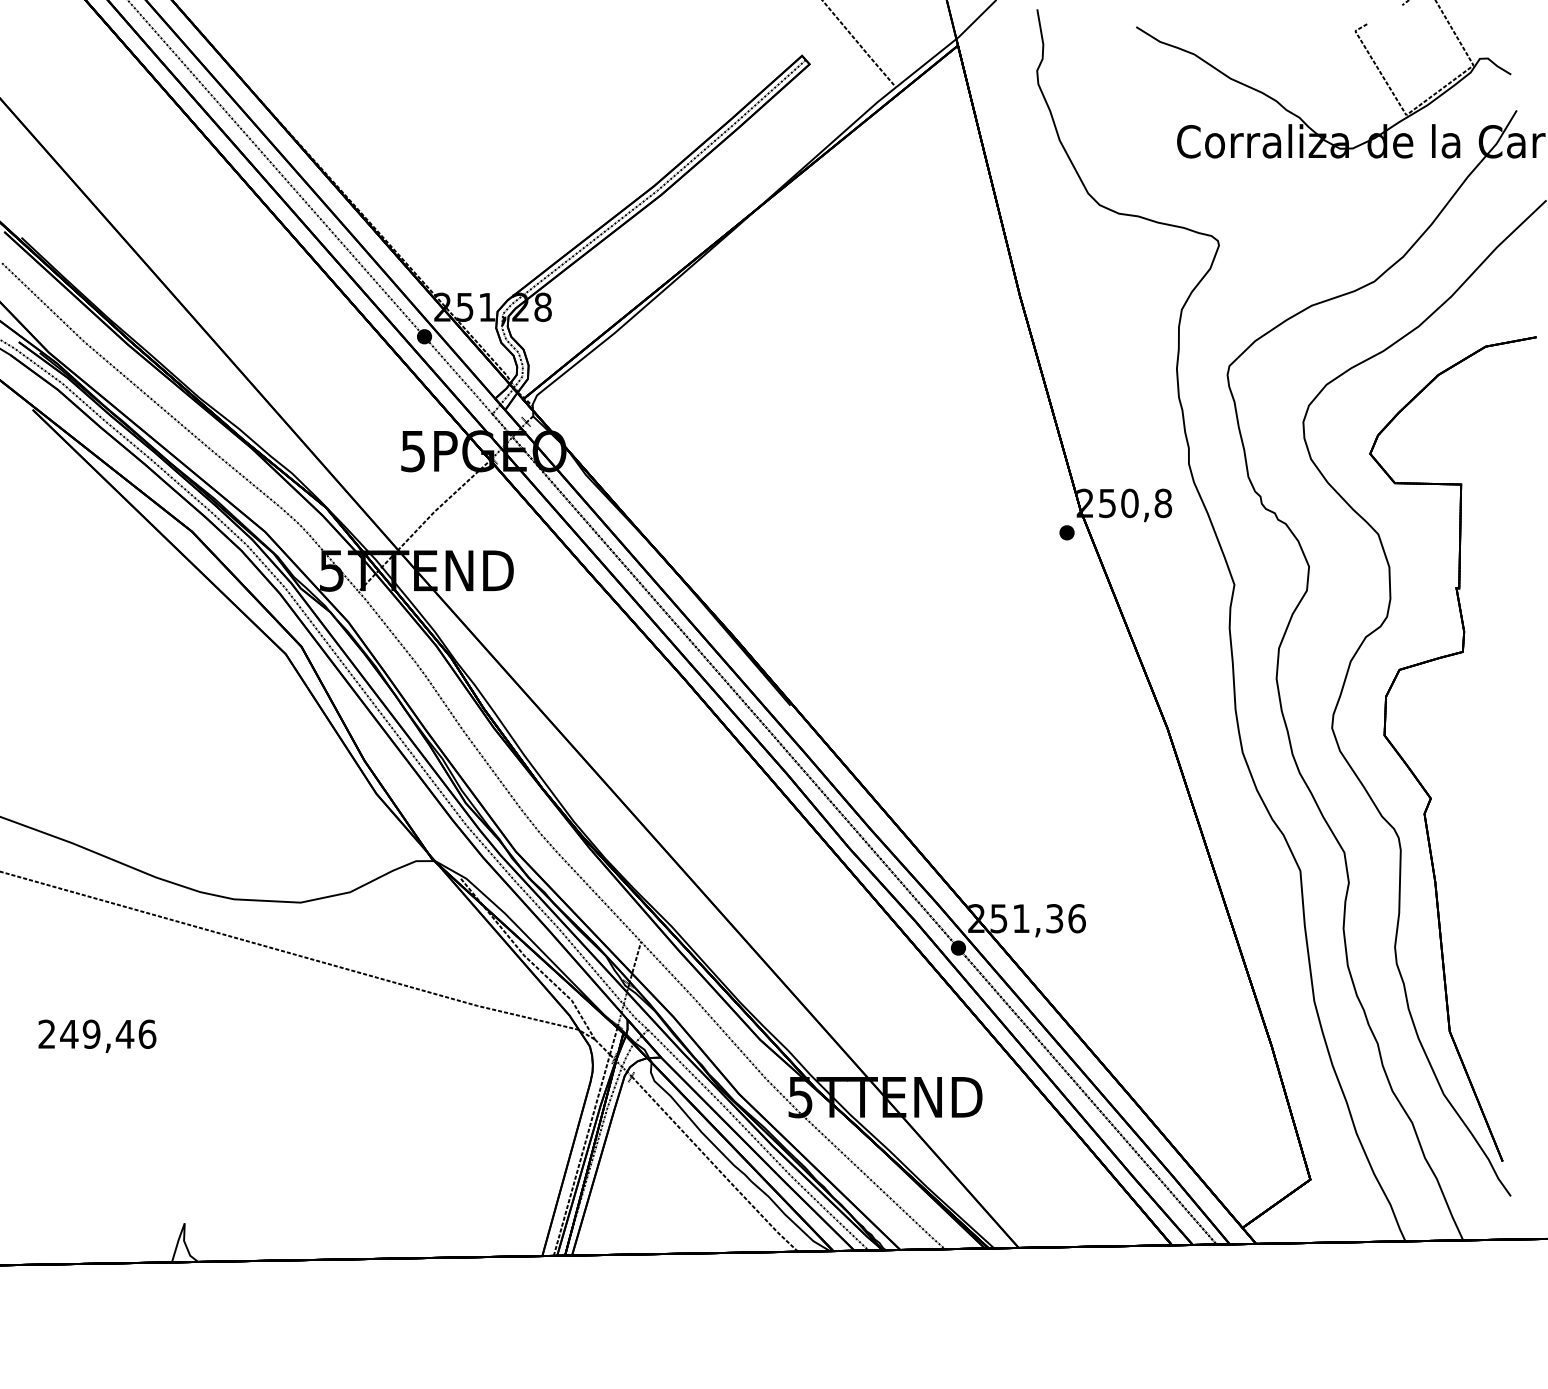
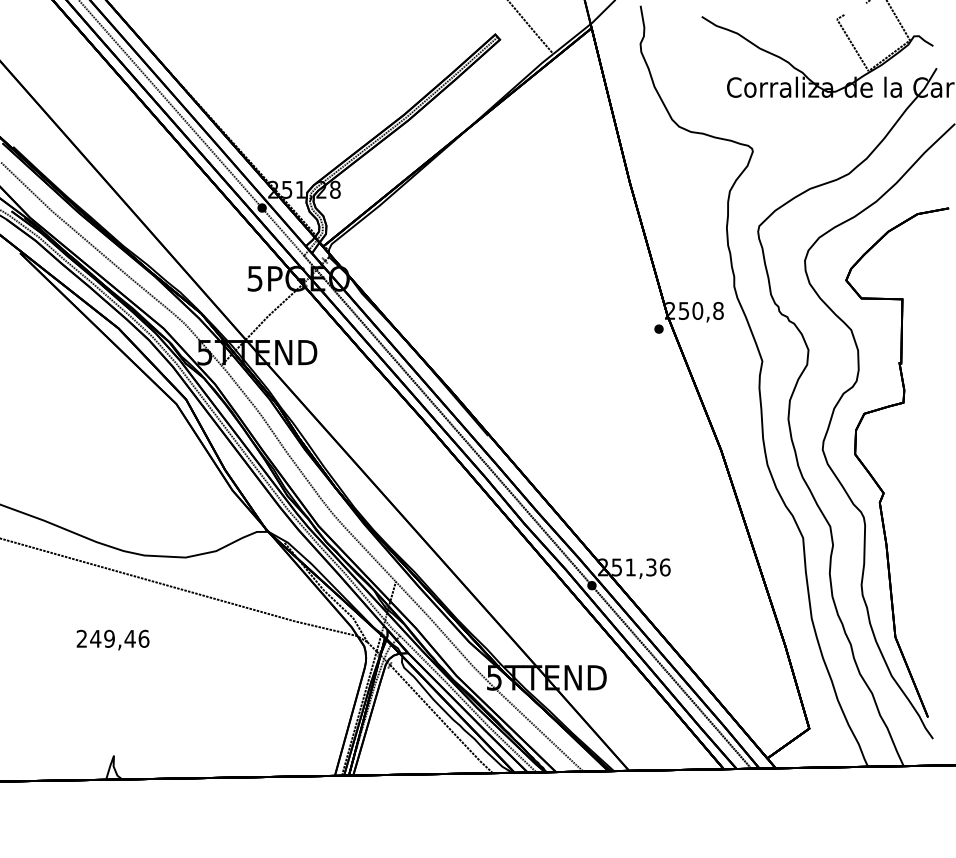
text: (96, 1035) -> (112, 639), moved

